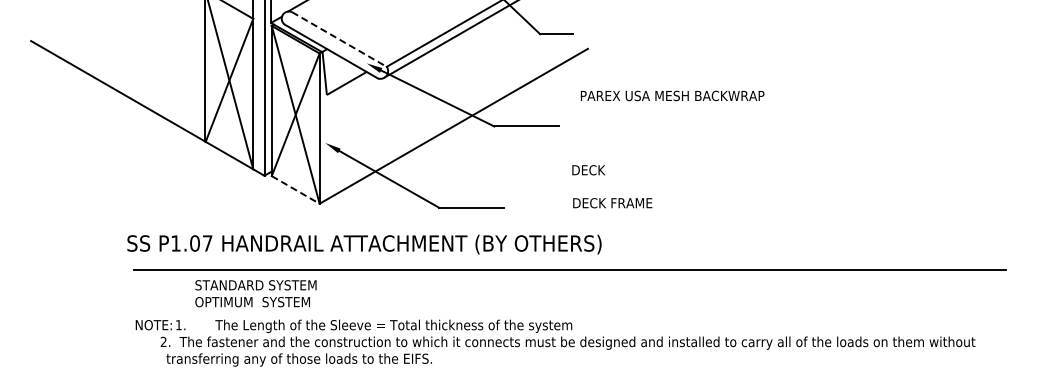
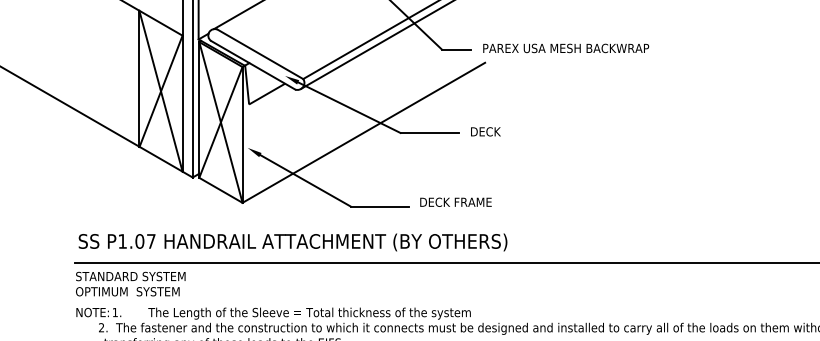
line: (339, 39) -> (260, 54), dashed -> solid
text: (672, 95) -> (566, 48), moved
text: (588, 170) -> (485, 132), moved
line: (295, 189) -> (220, 189), dashed -> solid
text: (612, 203) -> (455, 202), moved
text: (364, 244) -> (293, 242), moved
text: (255, 293) -> (130, 283), moved

